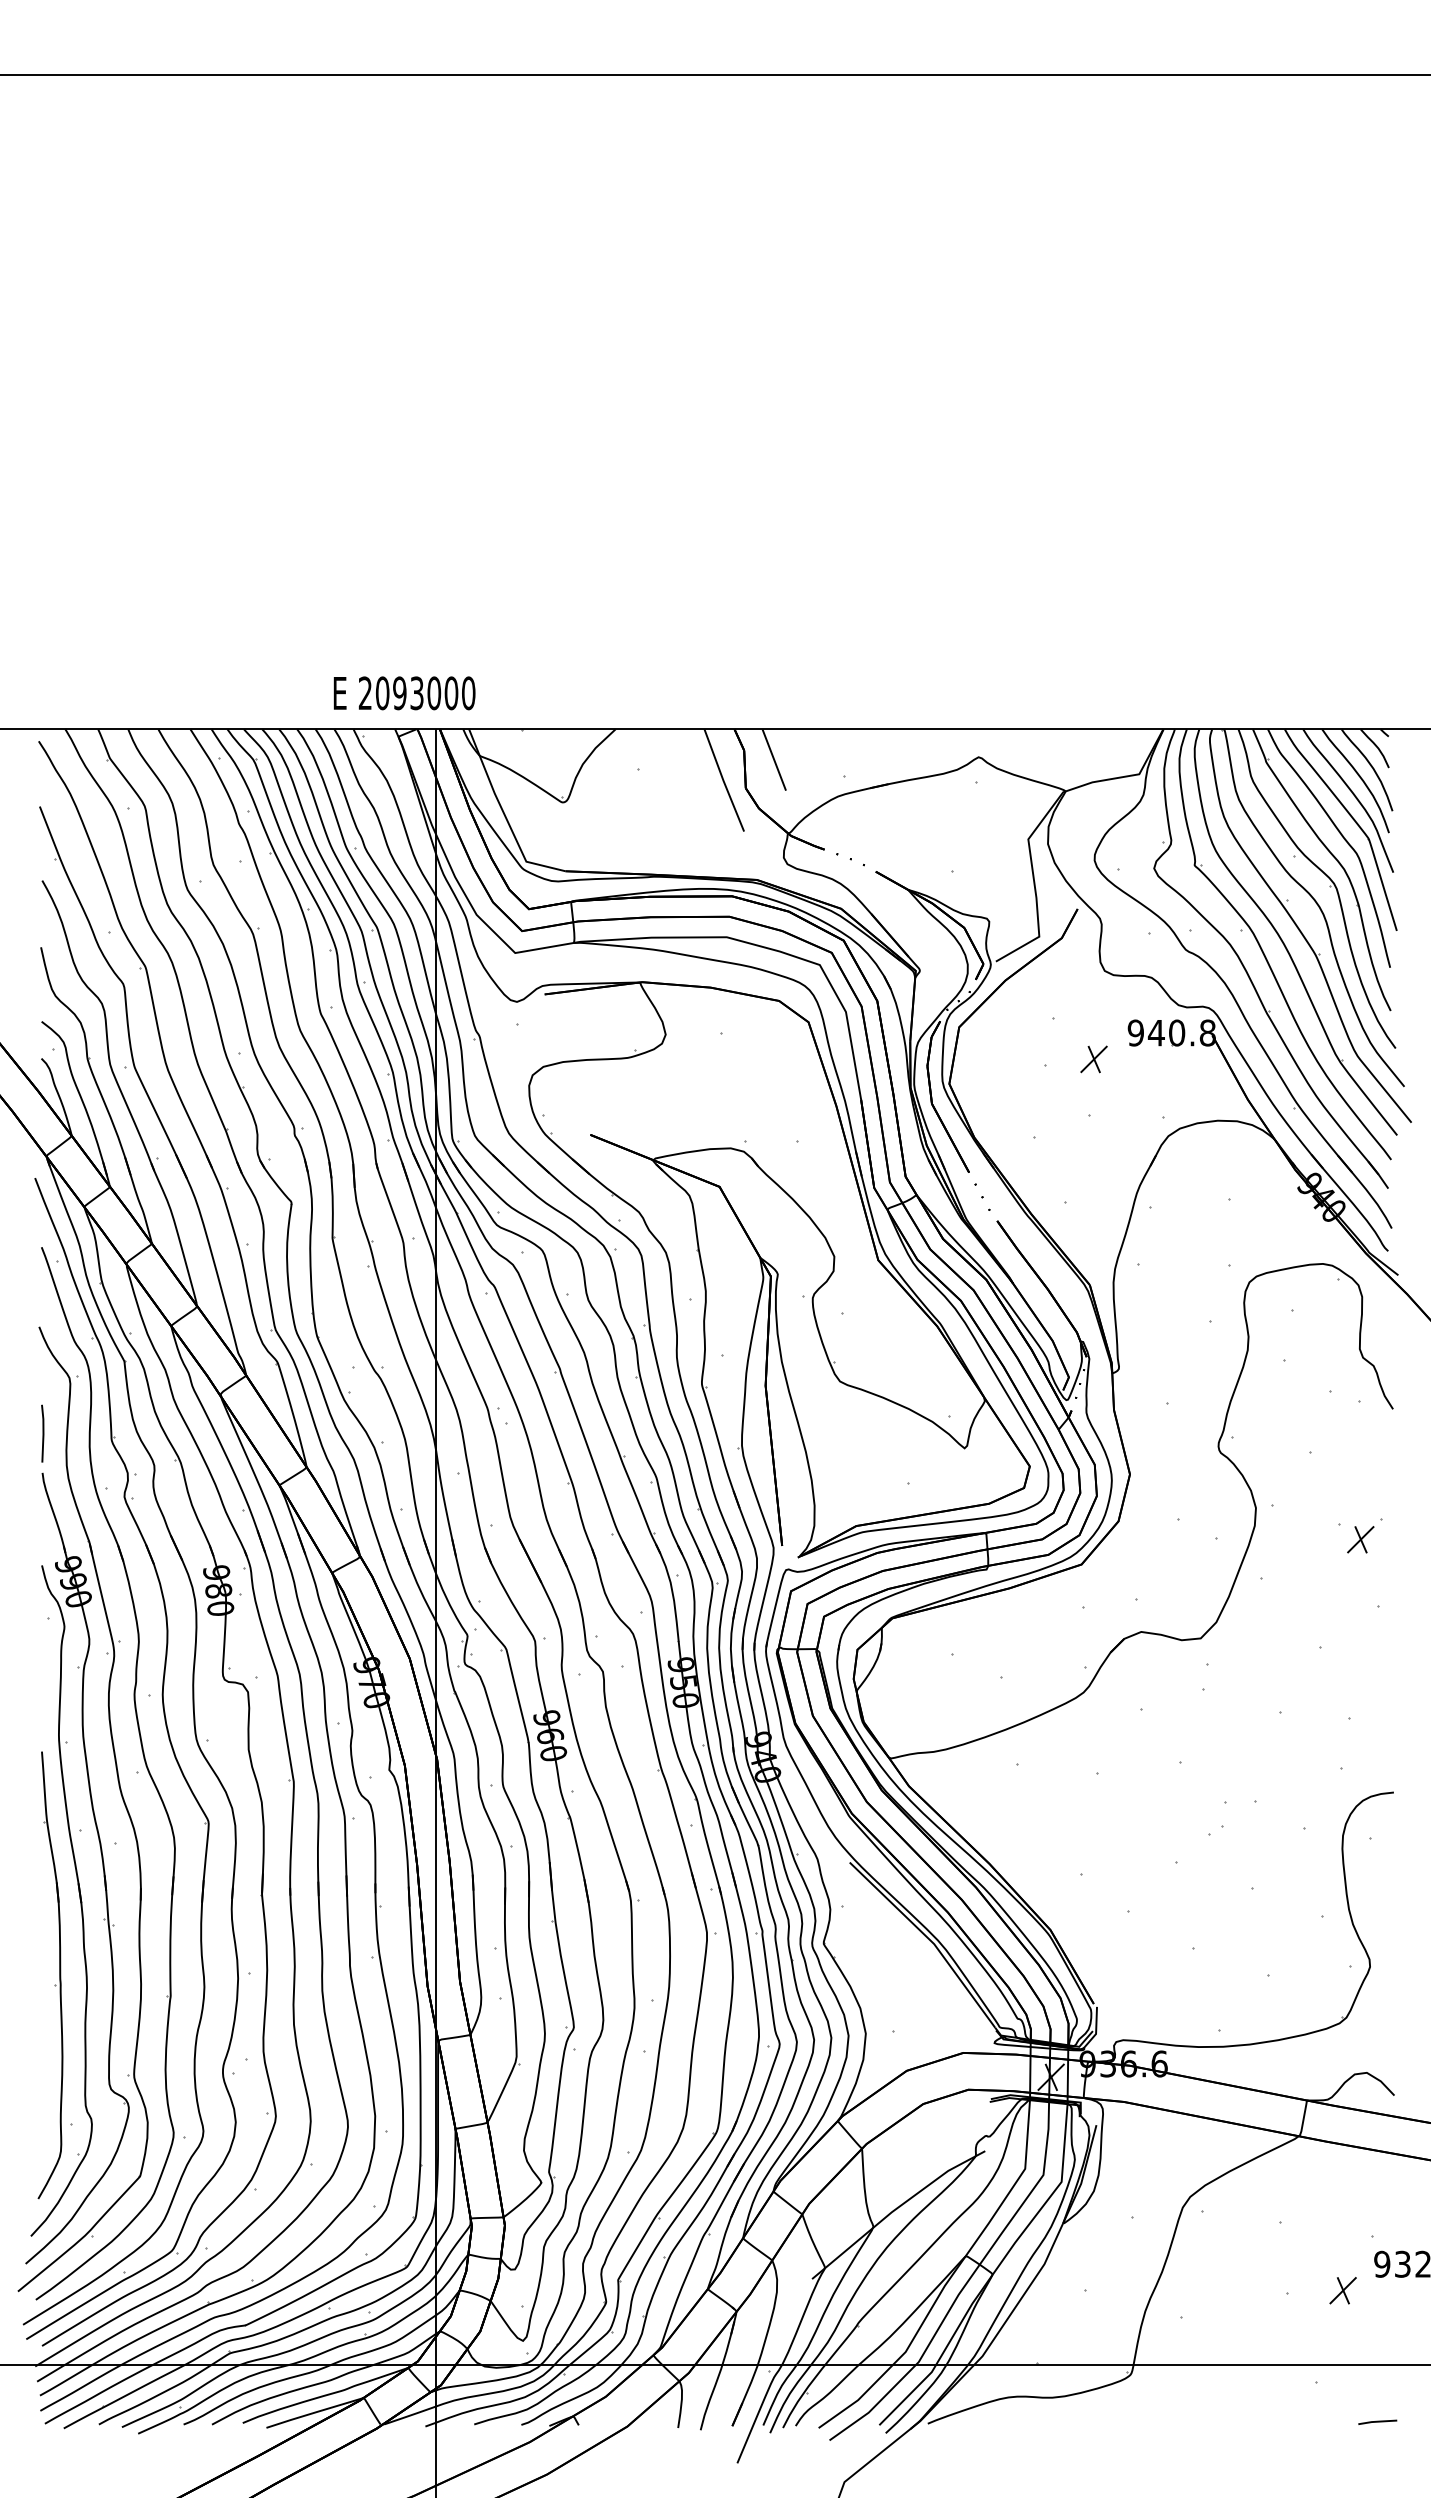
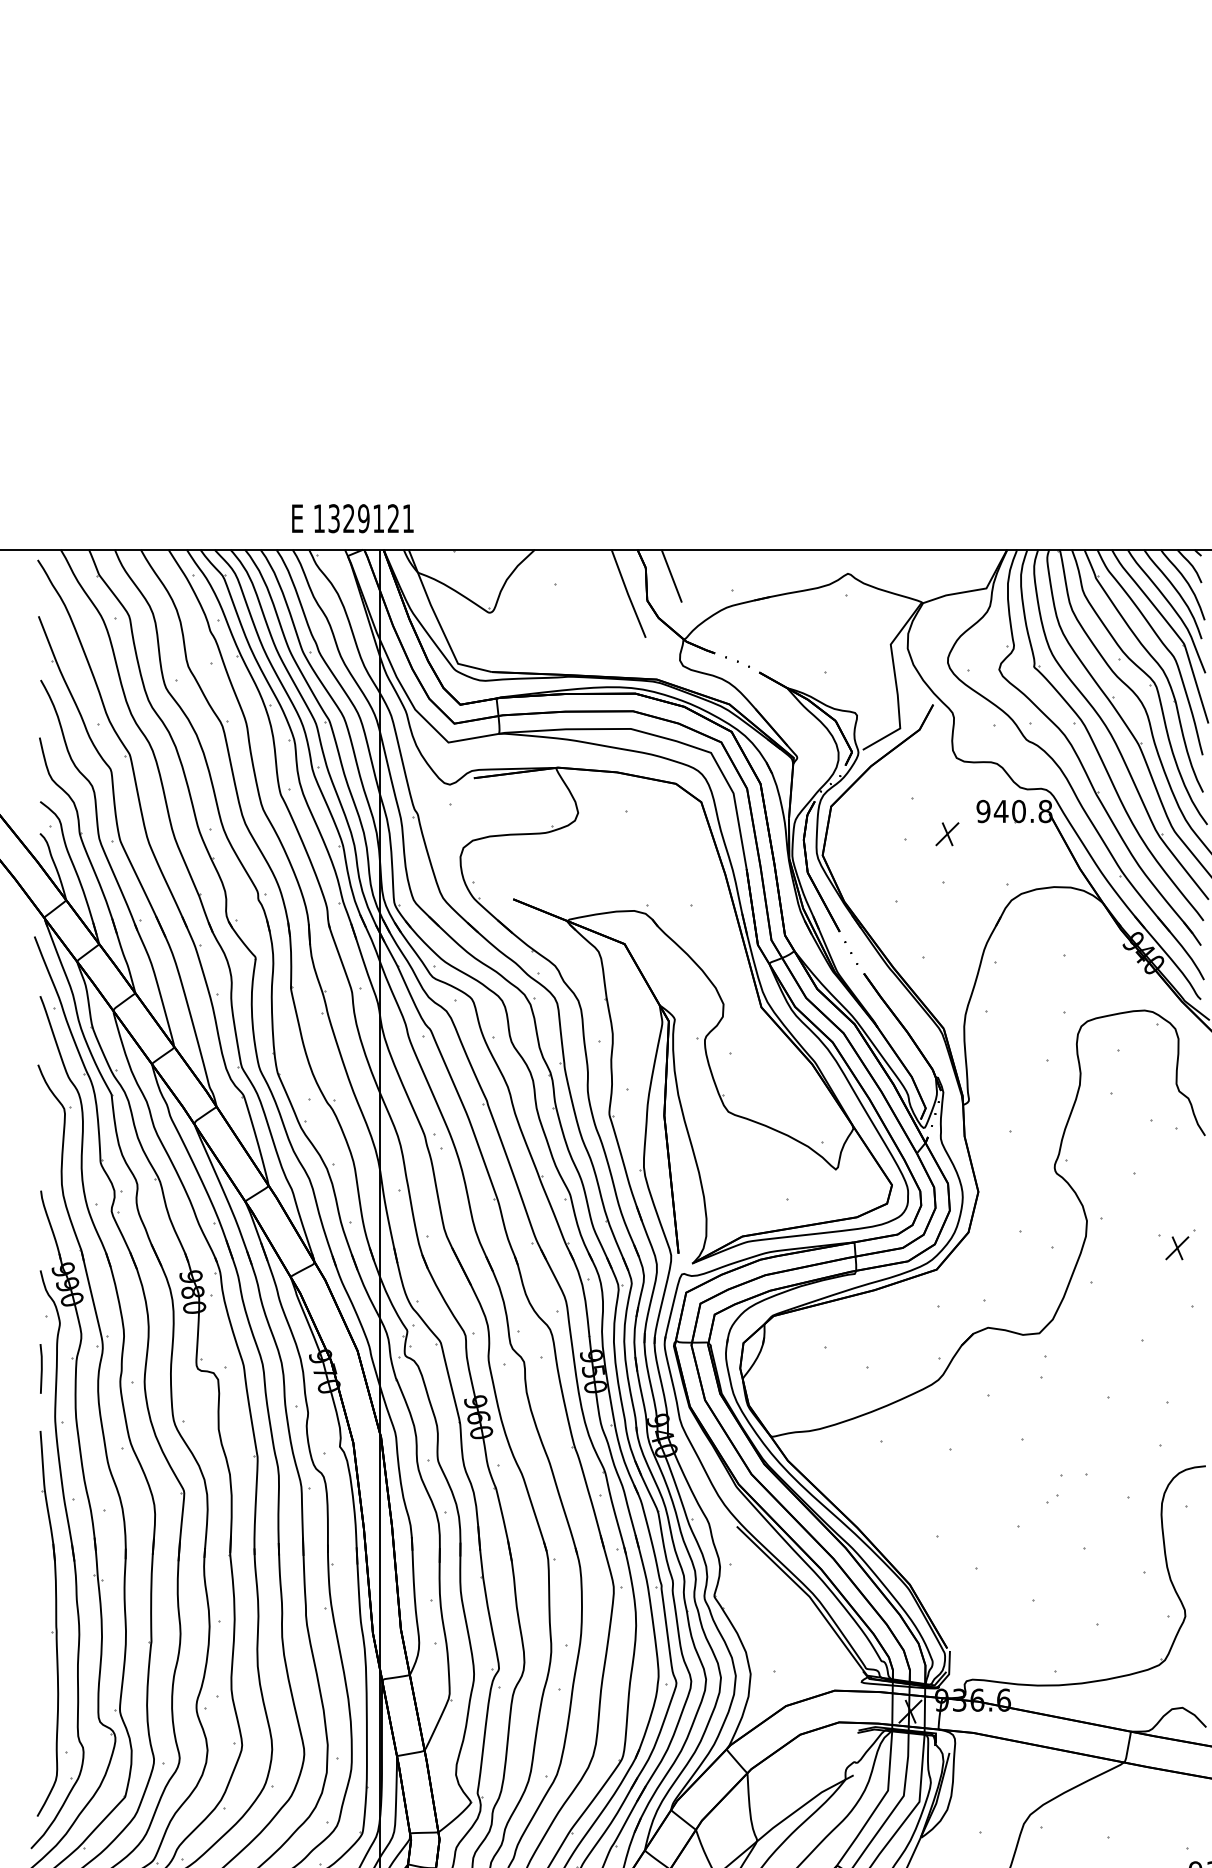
text: (416, 693) -> (363, 518), 2093000 -> 1329121
line: (42, 1433) -> (40, 1368), moved

